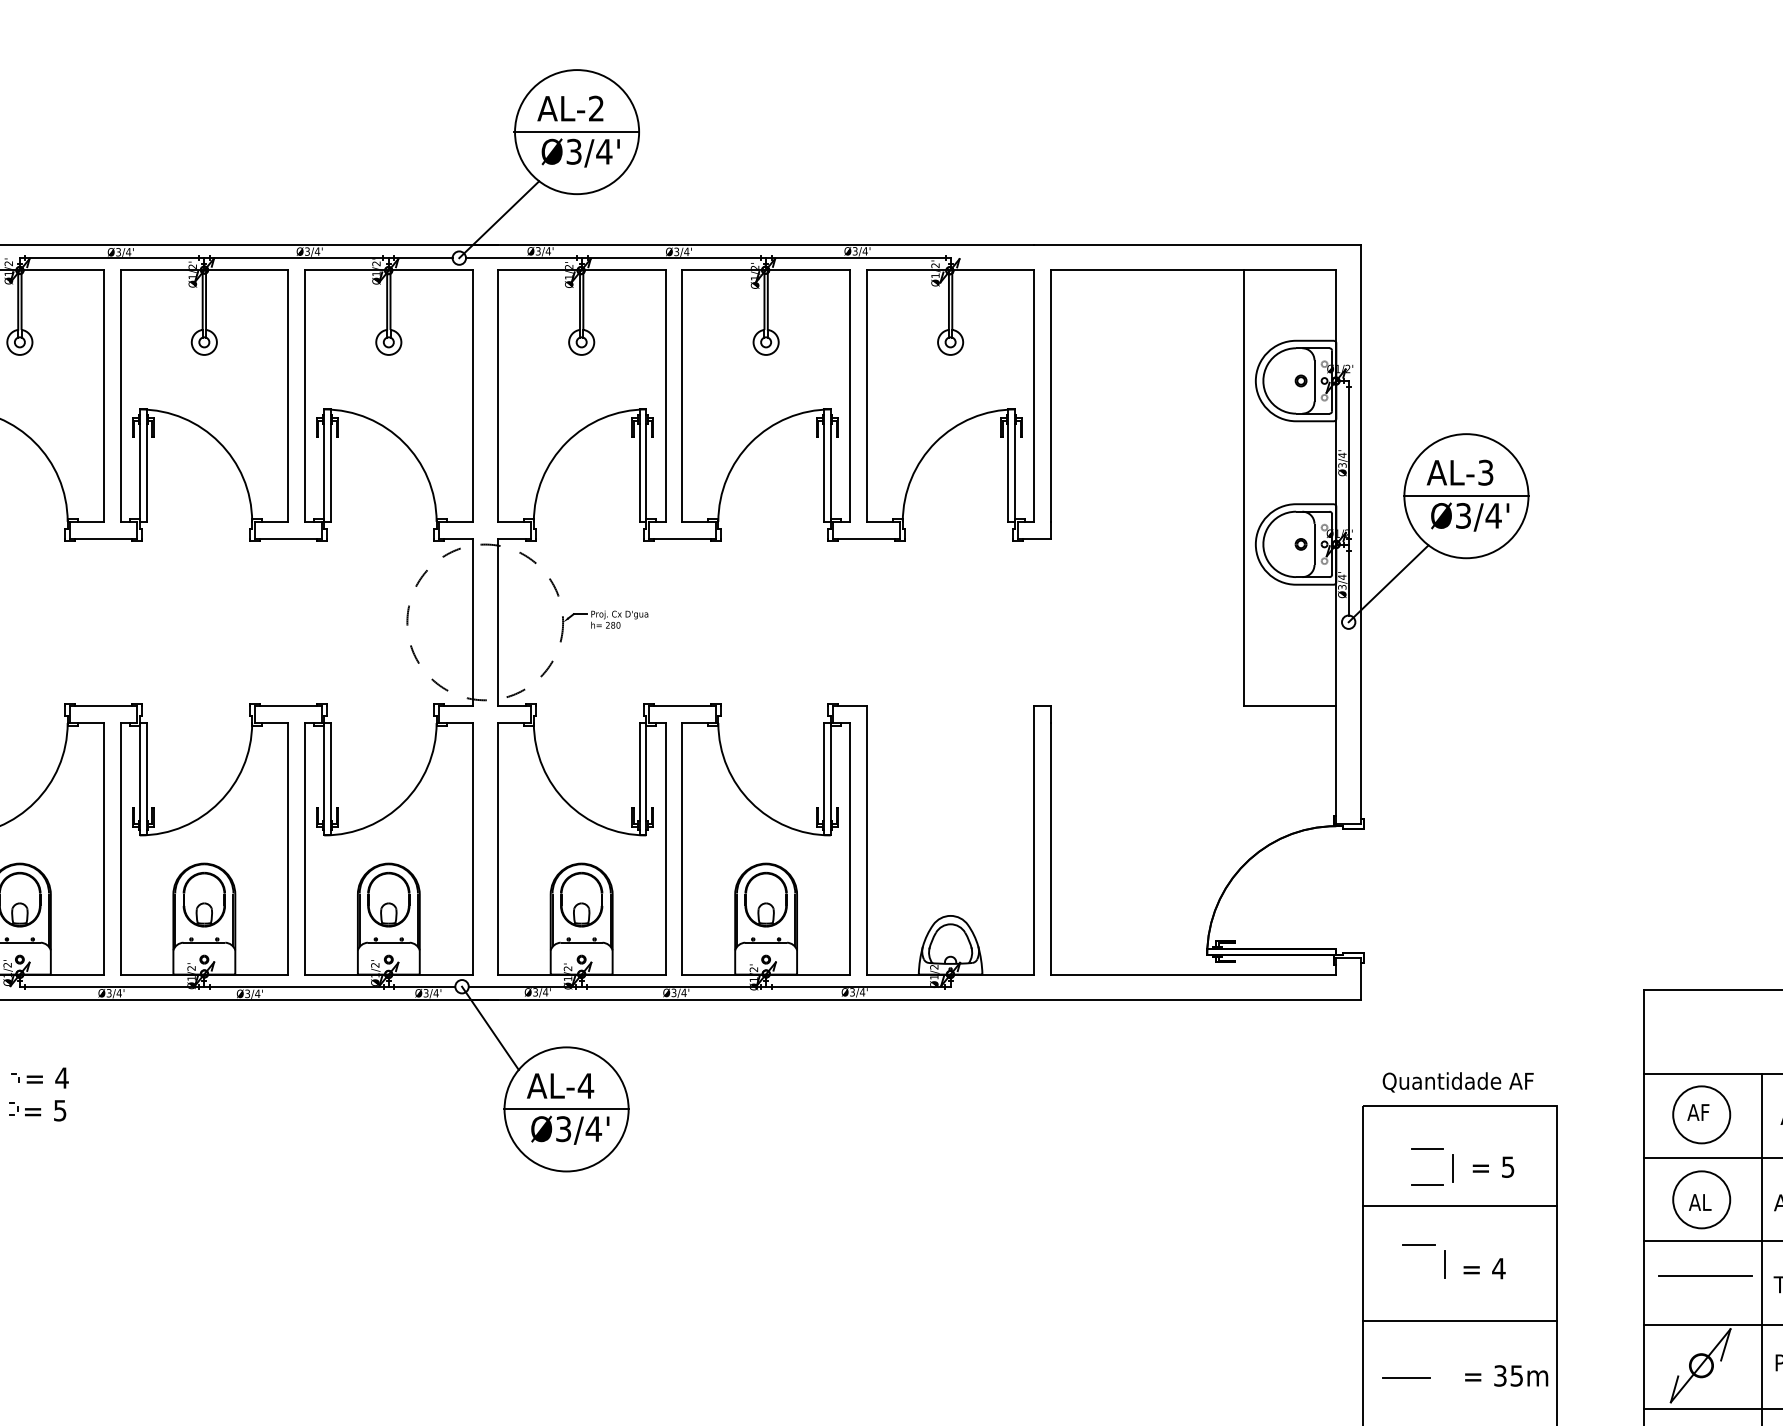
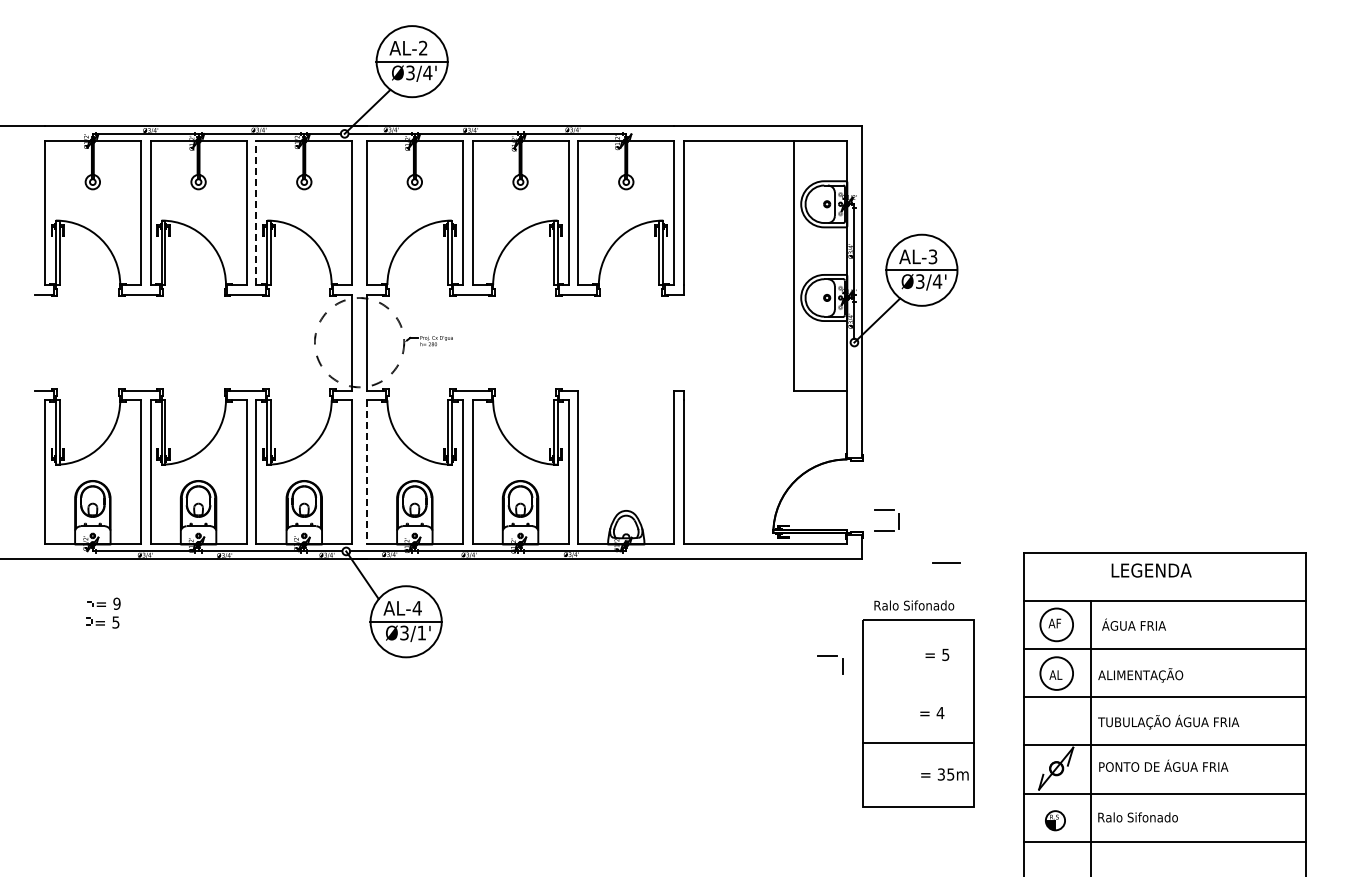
line: (305, 395) -> (256, 212), solid -> dashed
line: (497, 848) -> (366, 472), solid -> dashed
text: (61, 1077) -> (116, 603), 4 -> 9
text: (1458, 1082) -> (917, 606), Quantidade AF -> Ralo Sifonado
text: (593, 1128) -> (421, 632), Ø3/4' -> Ø3/1'
part: (1430, 1149) -> (886, 510), moved
line: (1458, 1204) -> (917, 676), removed
part: (1423, 1246) -> (830, 656), moved
line: (1704, 1276) -> (1058, 717), removed
line: (1406, 1375) -> (946, 562), moved

